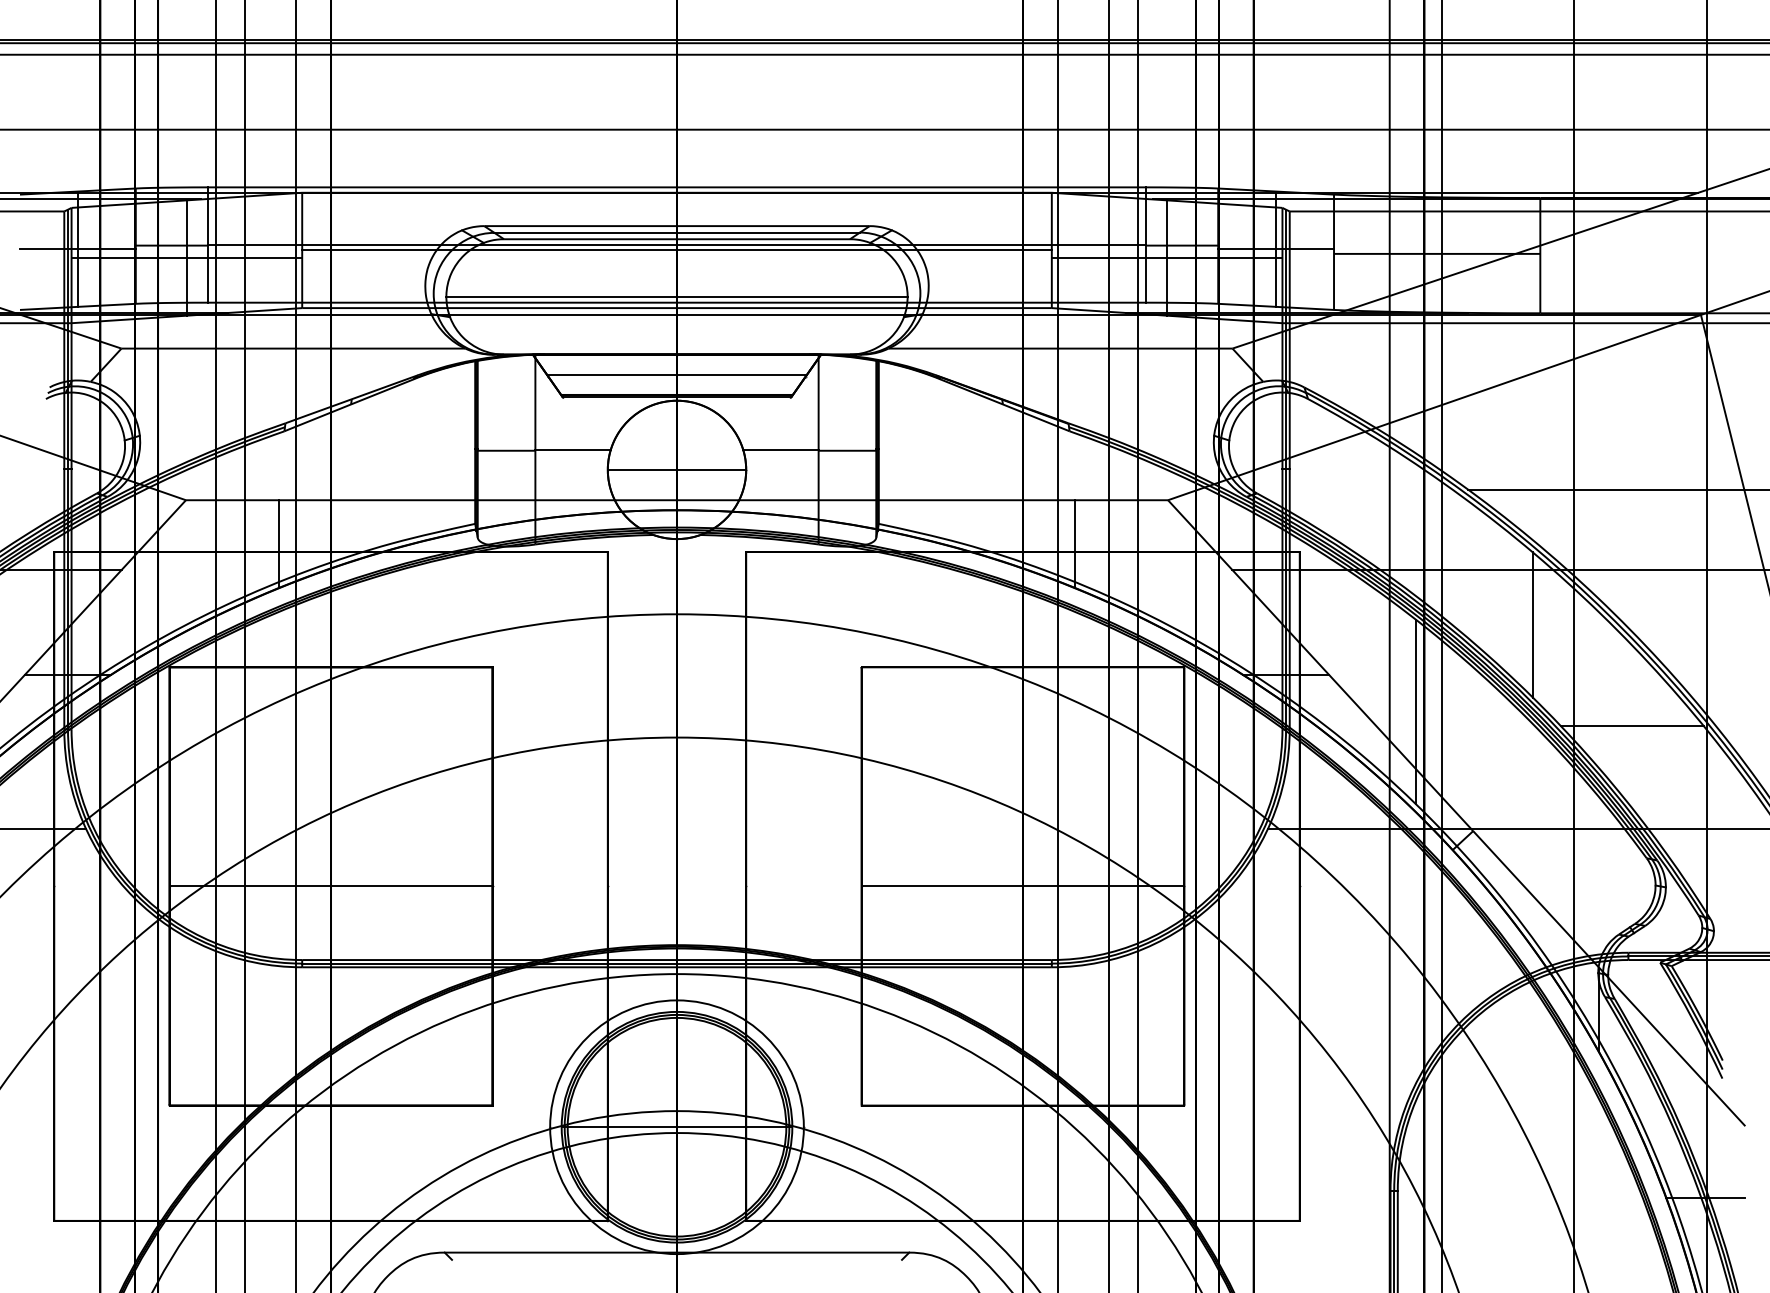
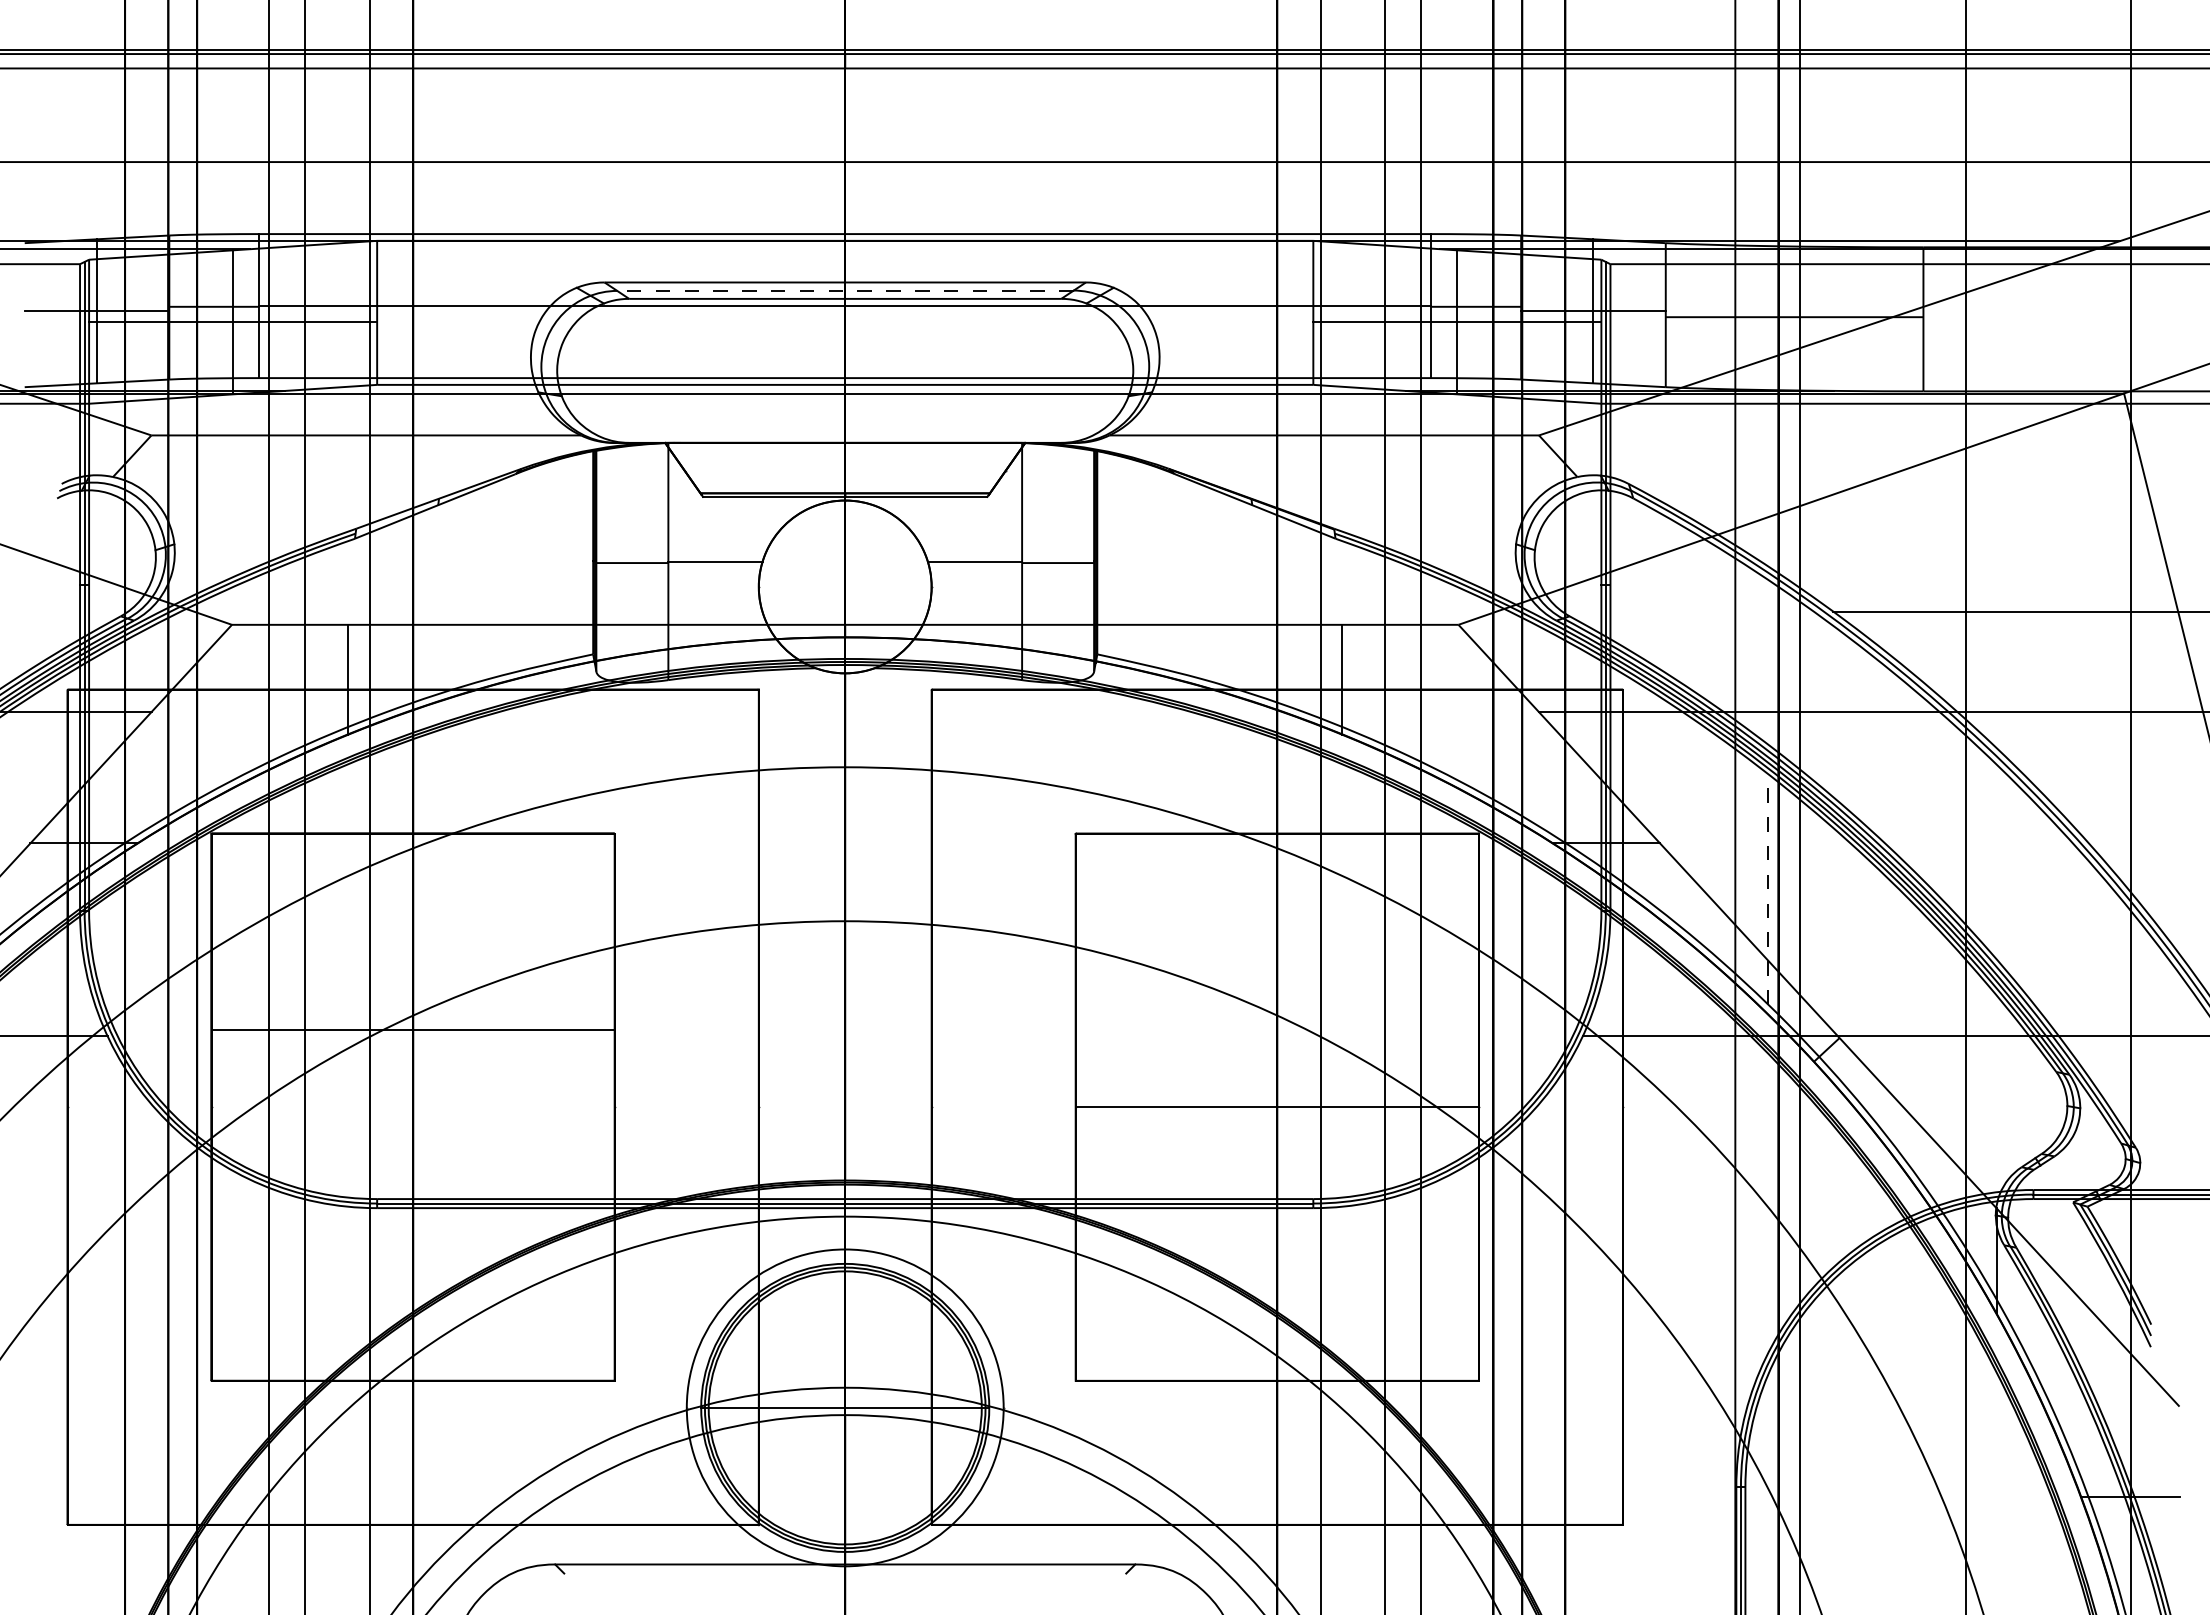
line: (676, 232) -> (844, 290), solid -> dashed
line: (677, 250) -> (845, 312), removed
line: (677, 296) -> (845, 370), removed
line: (676, 375) -> (844, 468), removed
line: (676, 469) -> (844, 586), removed
line: (1533, 624) -> (1914, 780), removed
line: (1416, 711) -> (1768, 888), solid -> dashed
line: (1632, 726) -> (2038, 907), removed
line: (330, 886) -> (412, 1030), moved

